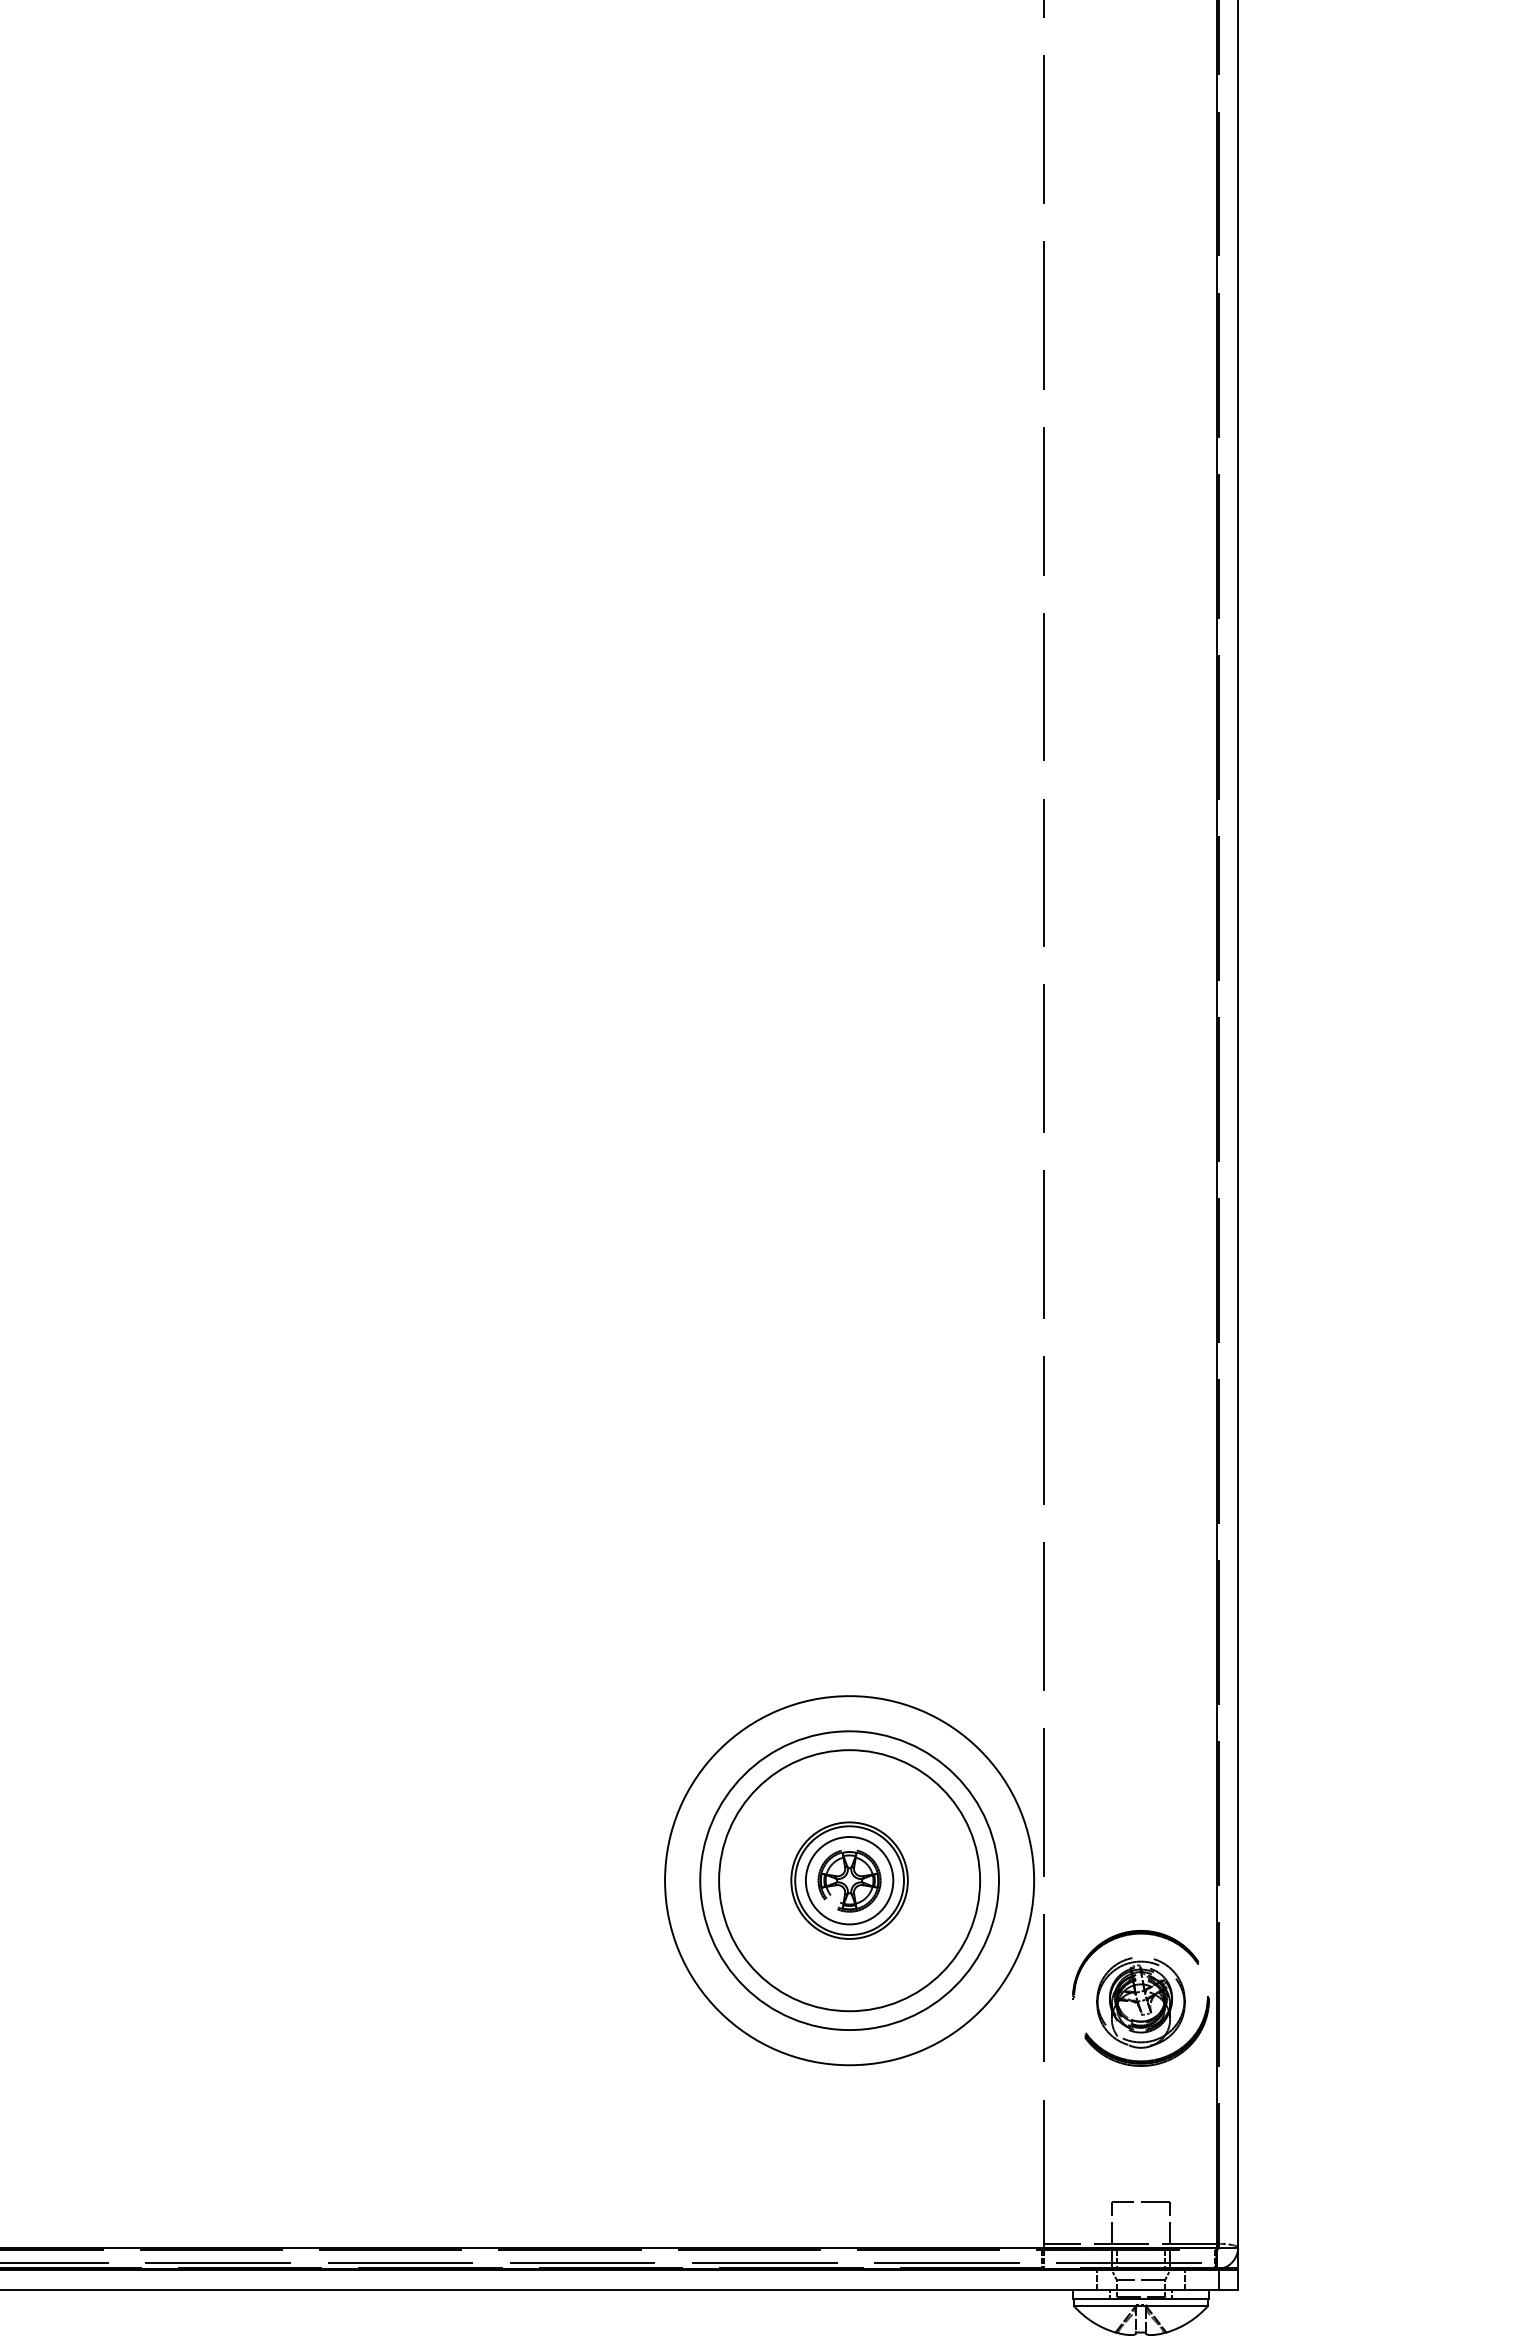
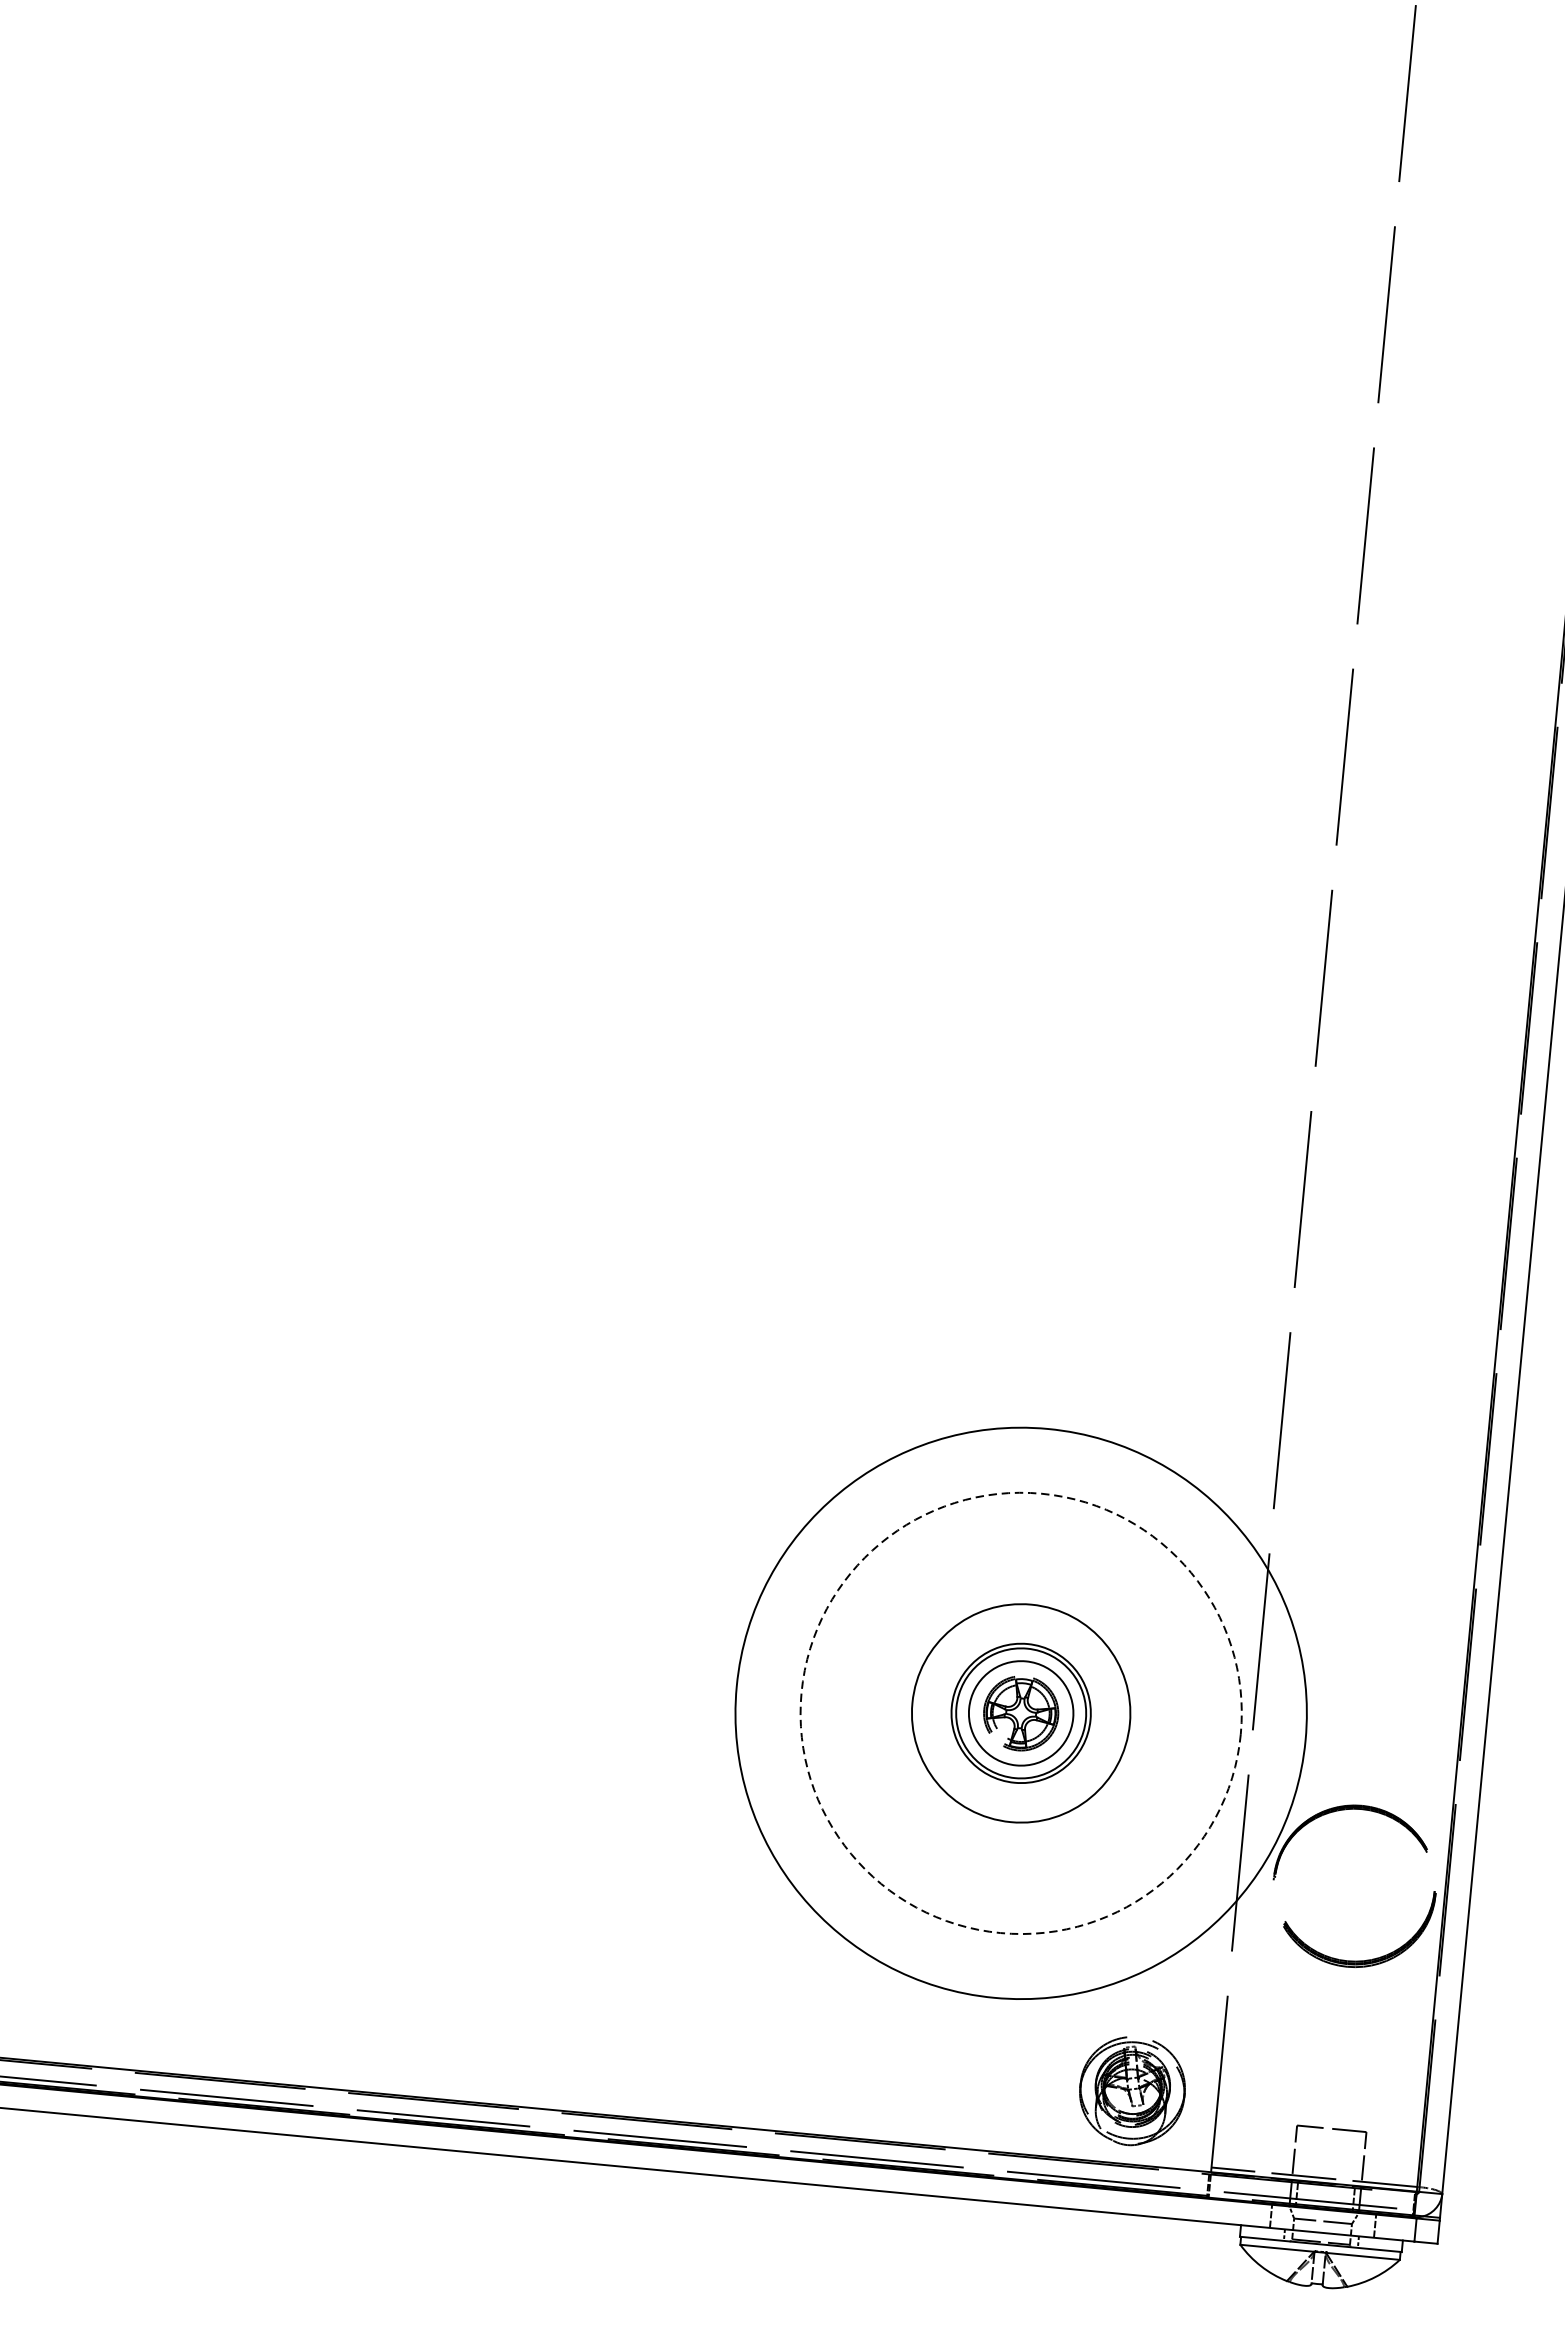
circle: (849, 1880) -> (1021, 1713), size x0.7
circle: (849, 1880) -> (1021, 1713), size x1.6
circle: (849, 1880) -> (1021, 1713), solid -> dashed
part: (1140, 2002) -> (1131, 2091), moved

